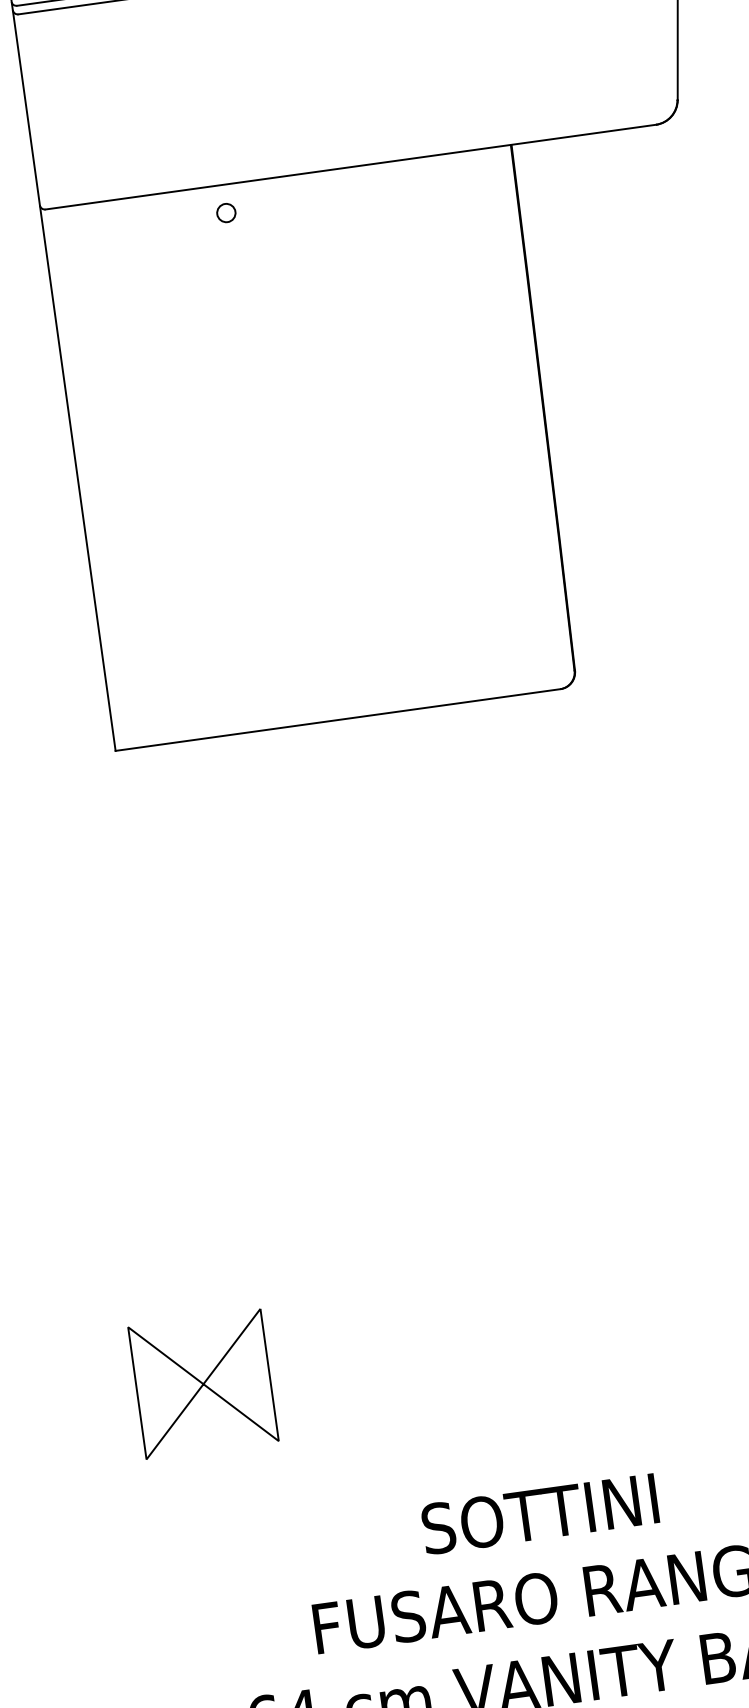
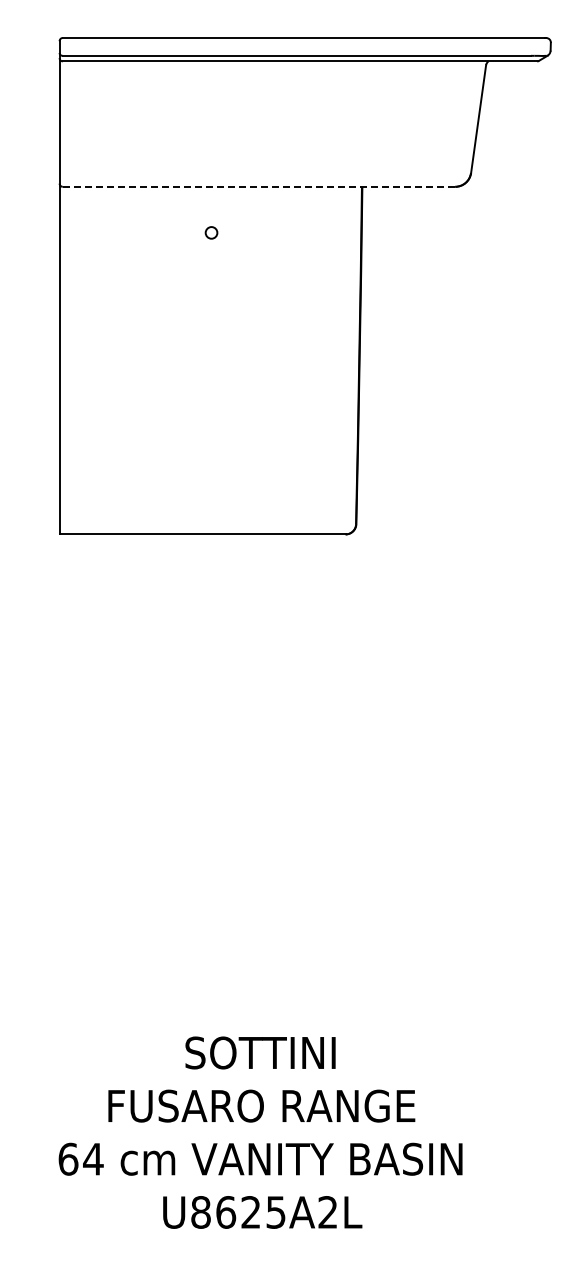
line: (349, 166) -> (258, 186), solid -> dashed
circle: (226, 212) -> (211, 232), moved
part: (203, 1384) -> (59, 941), removed

